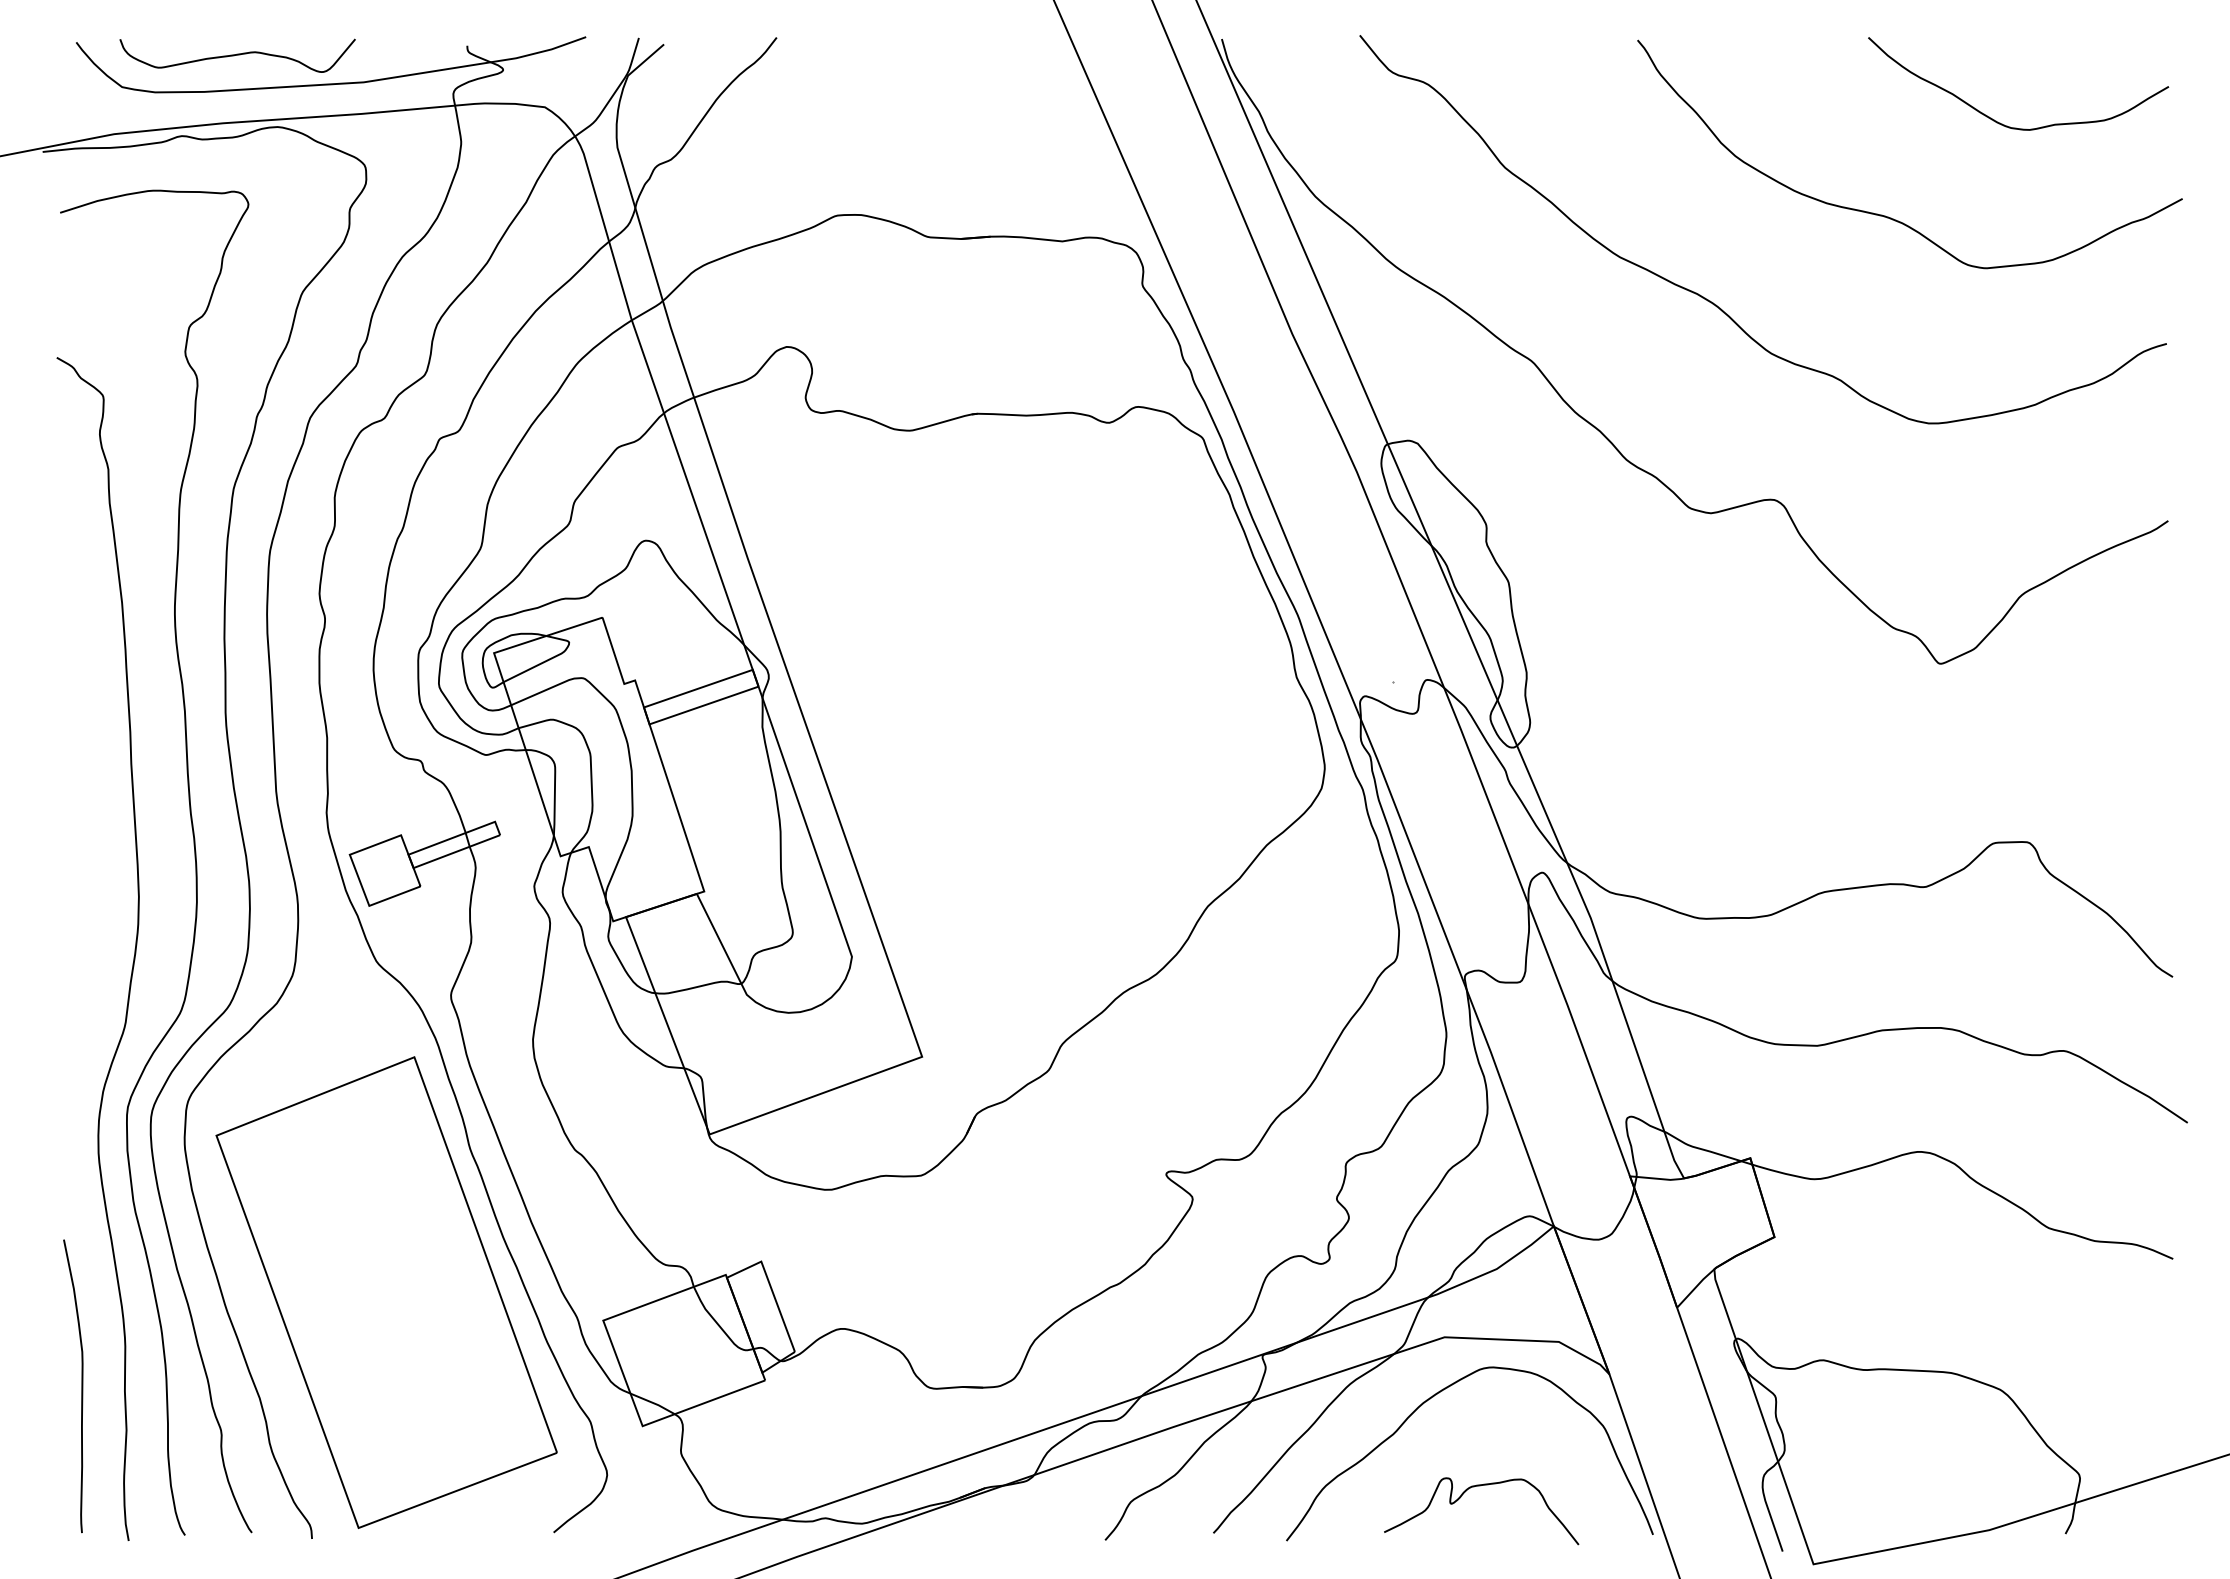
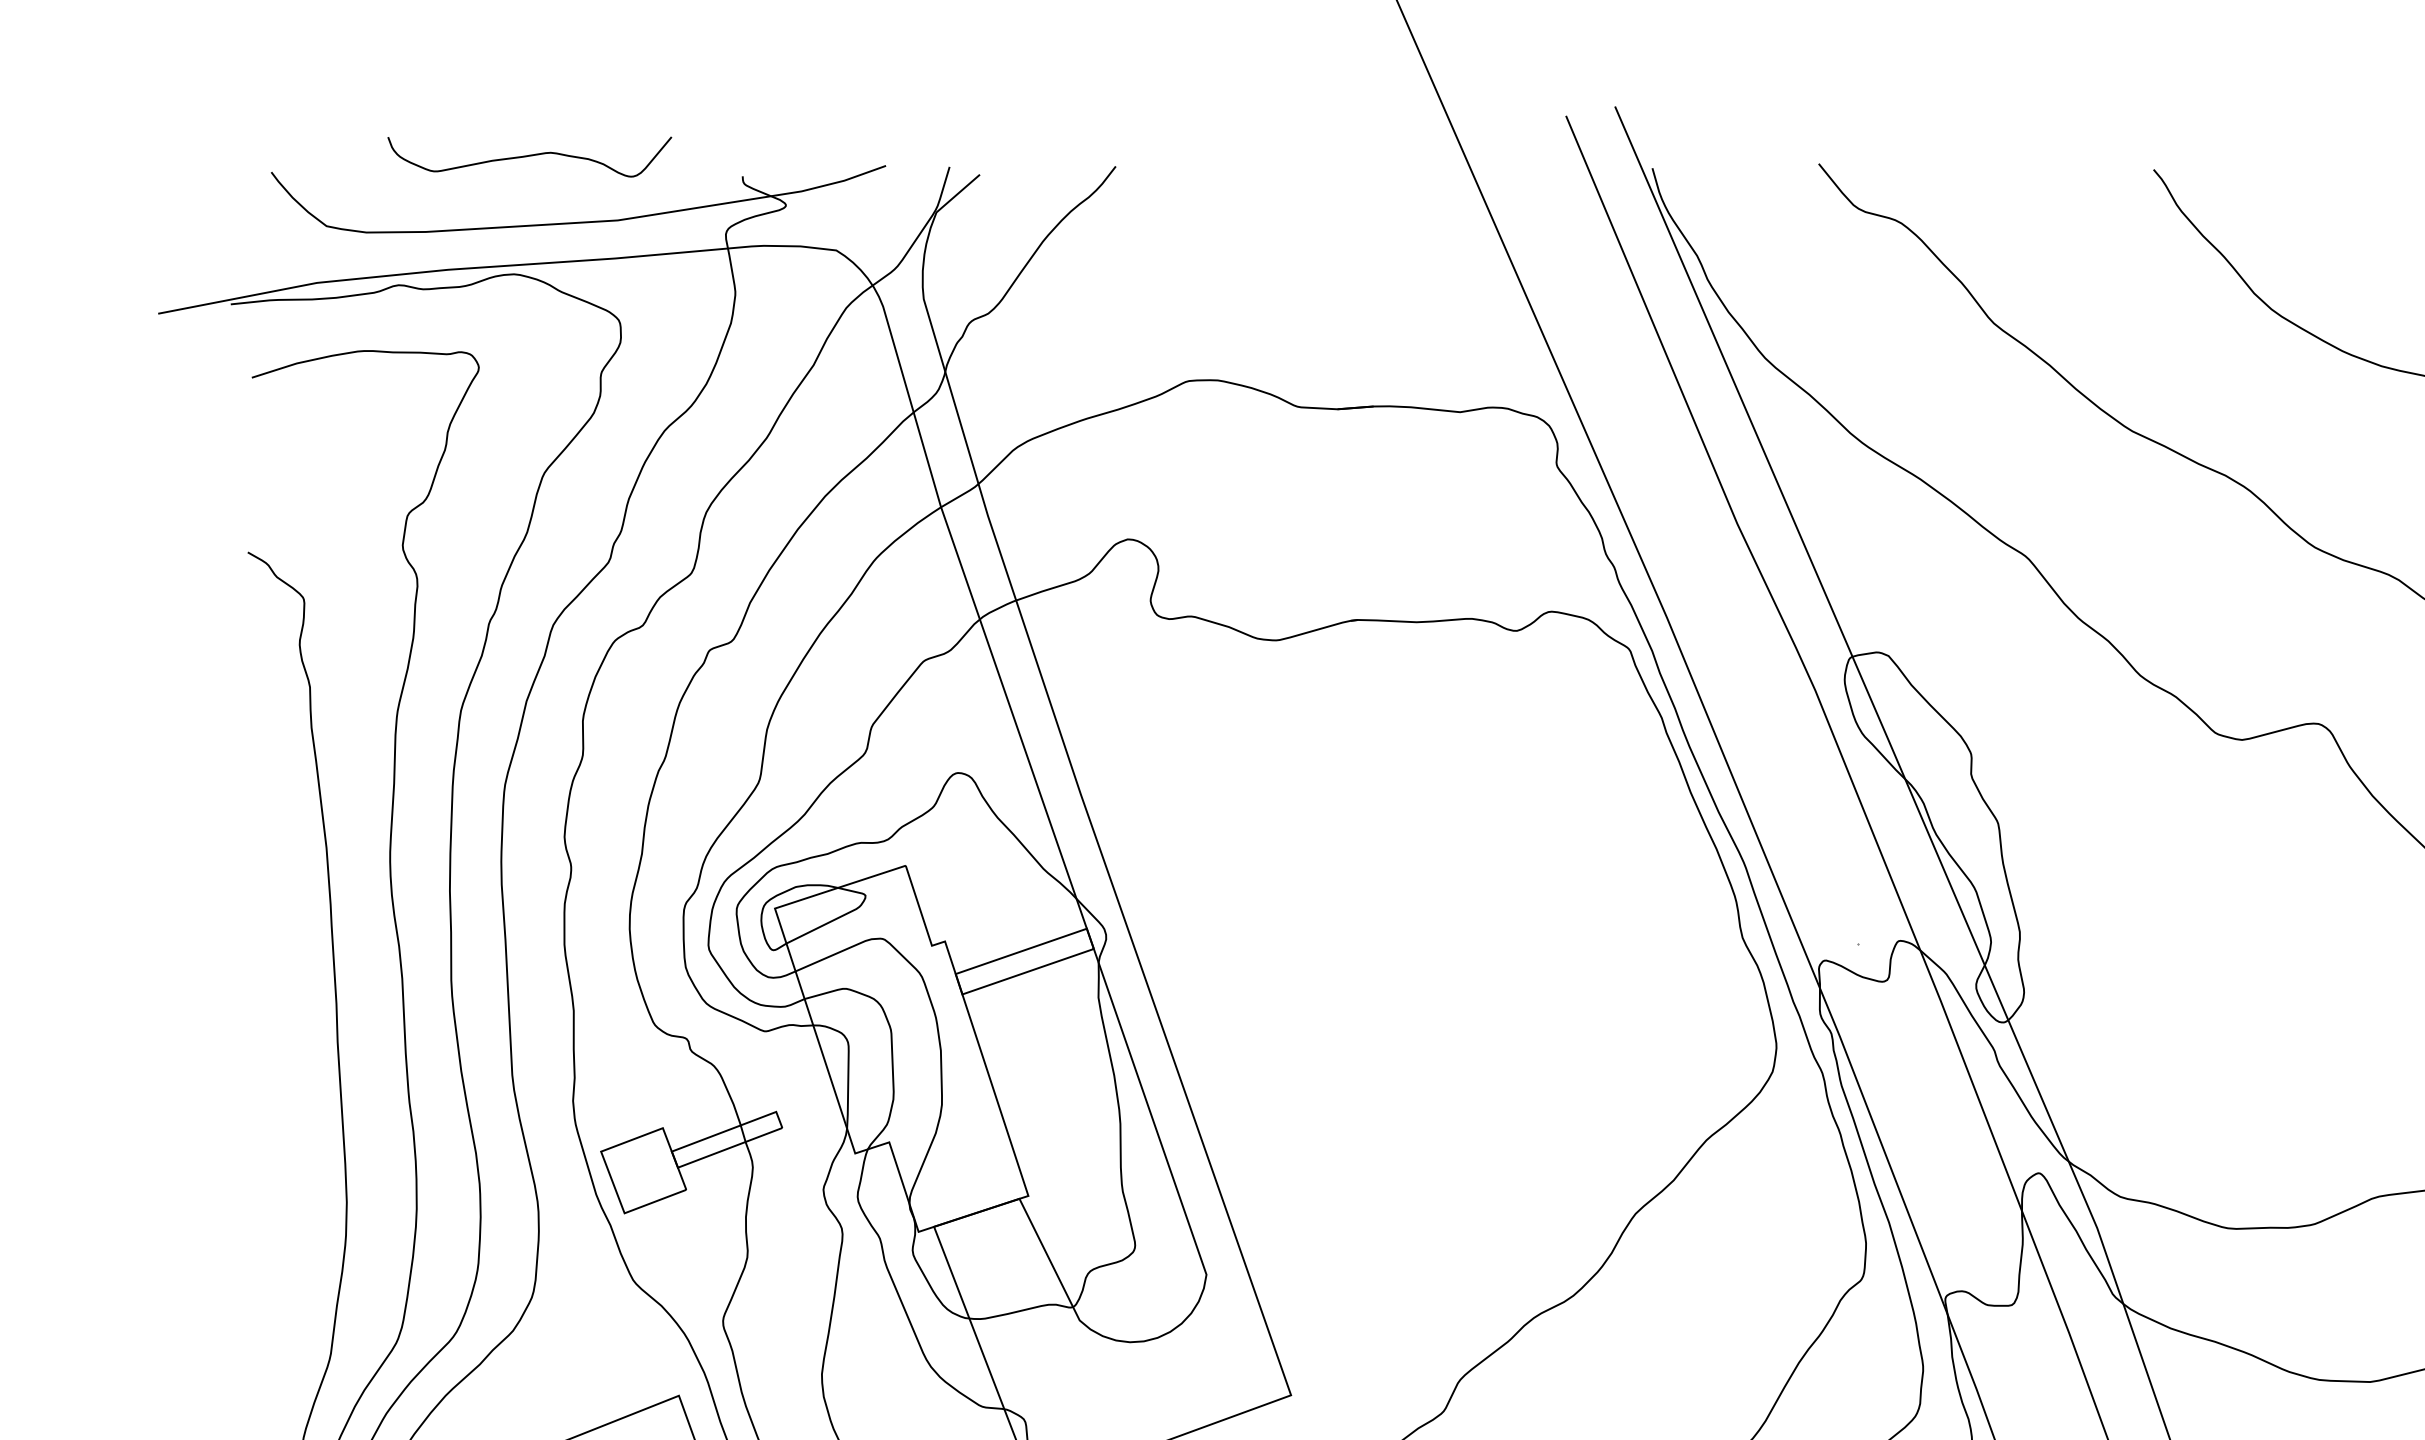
curve: (237, 55) -> (529, 156), moved

